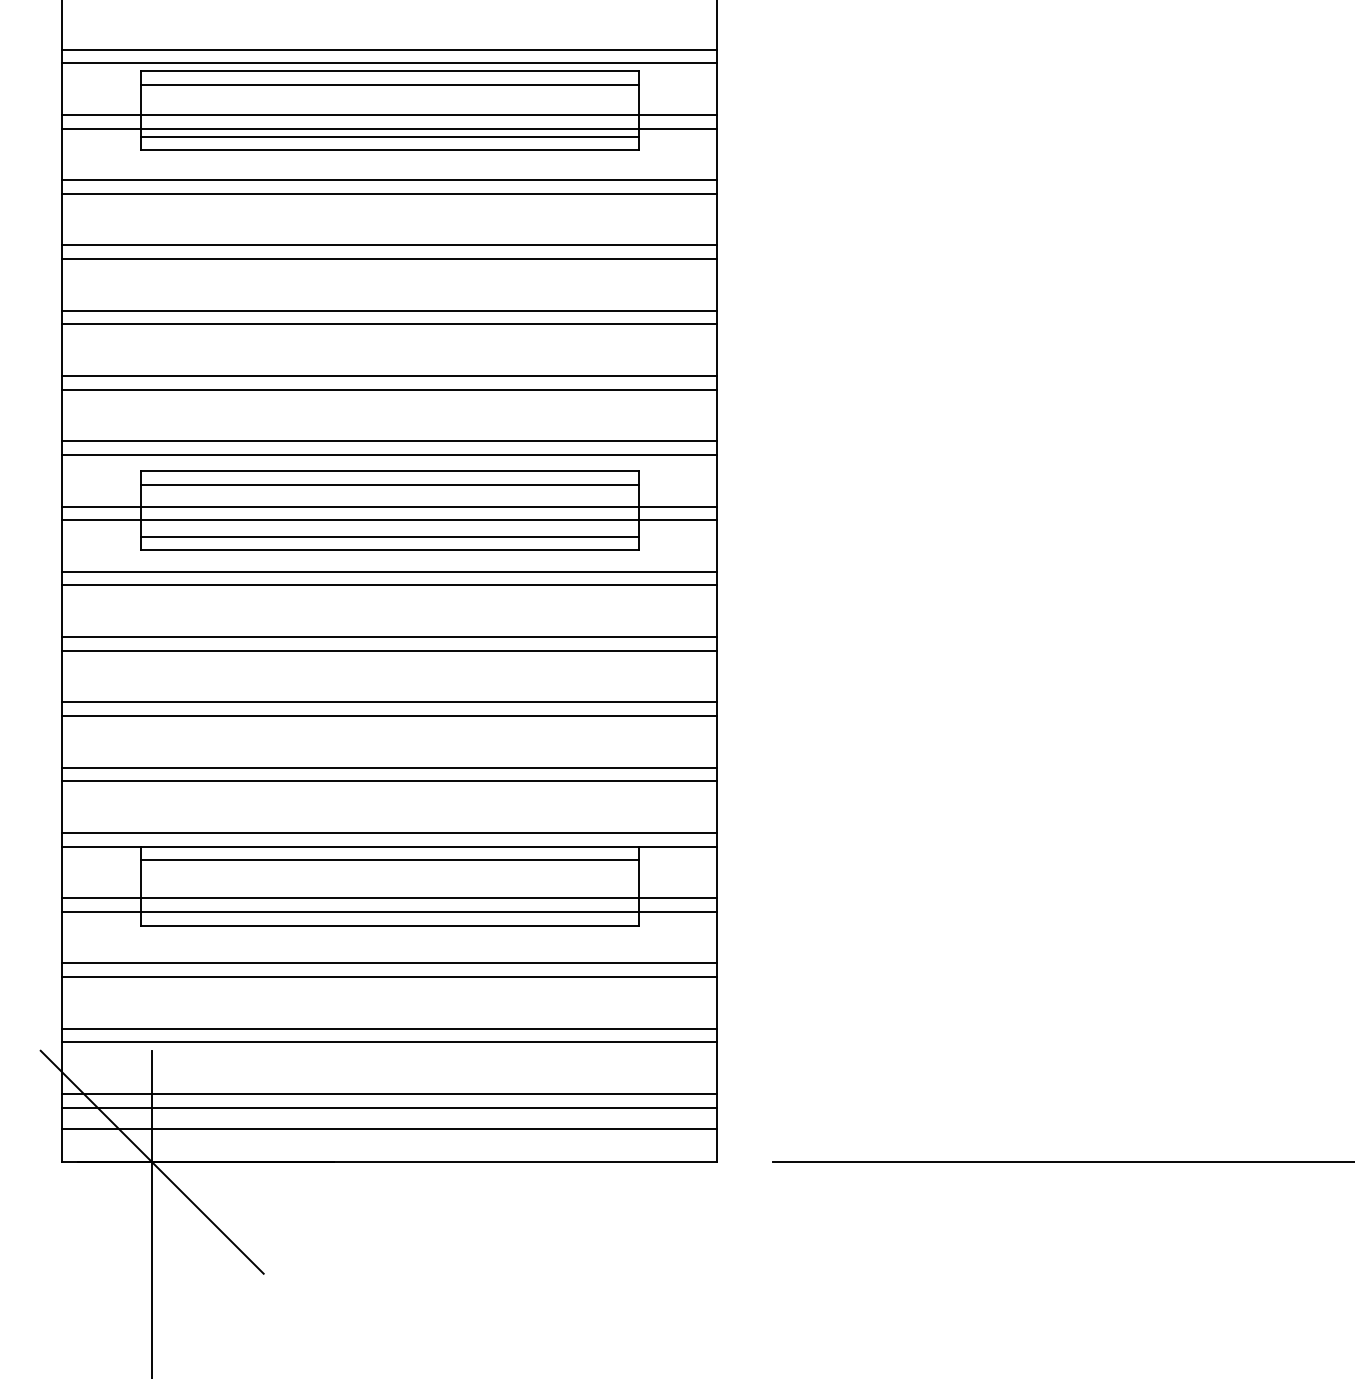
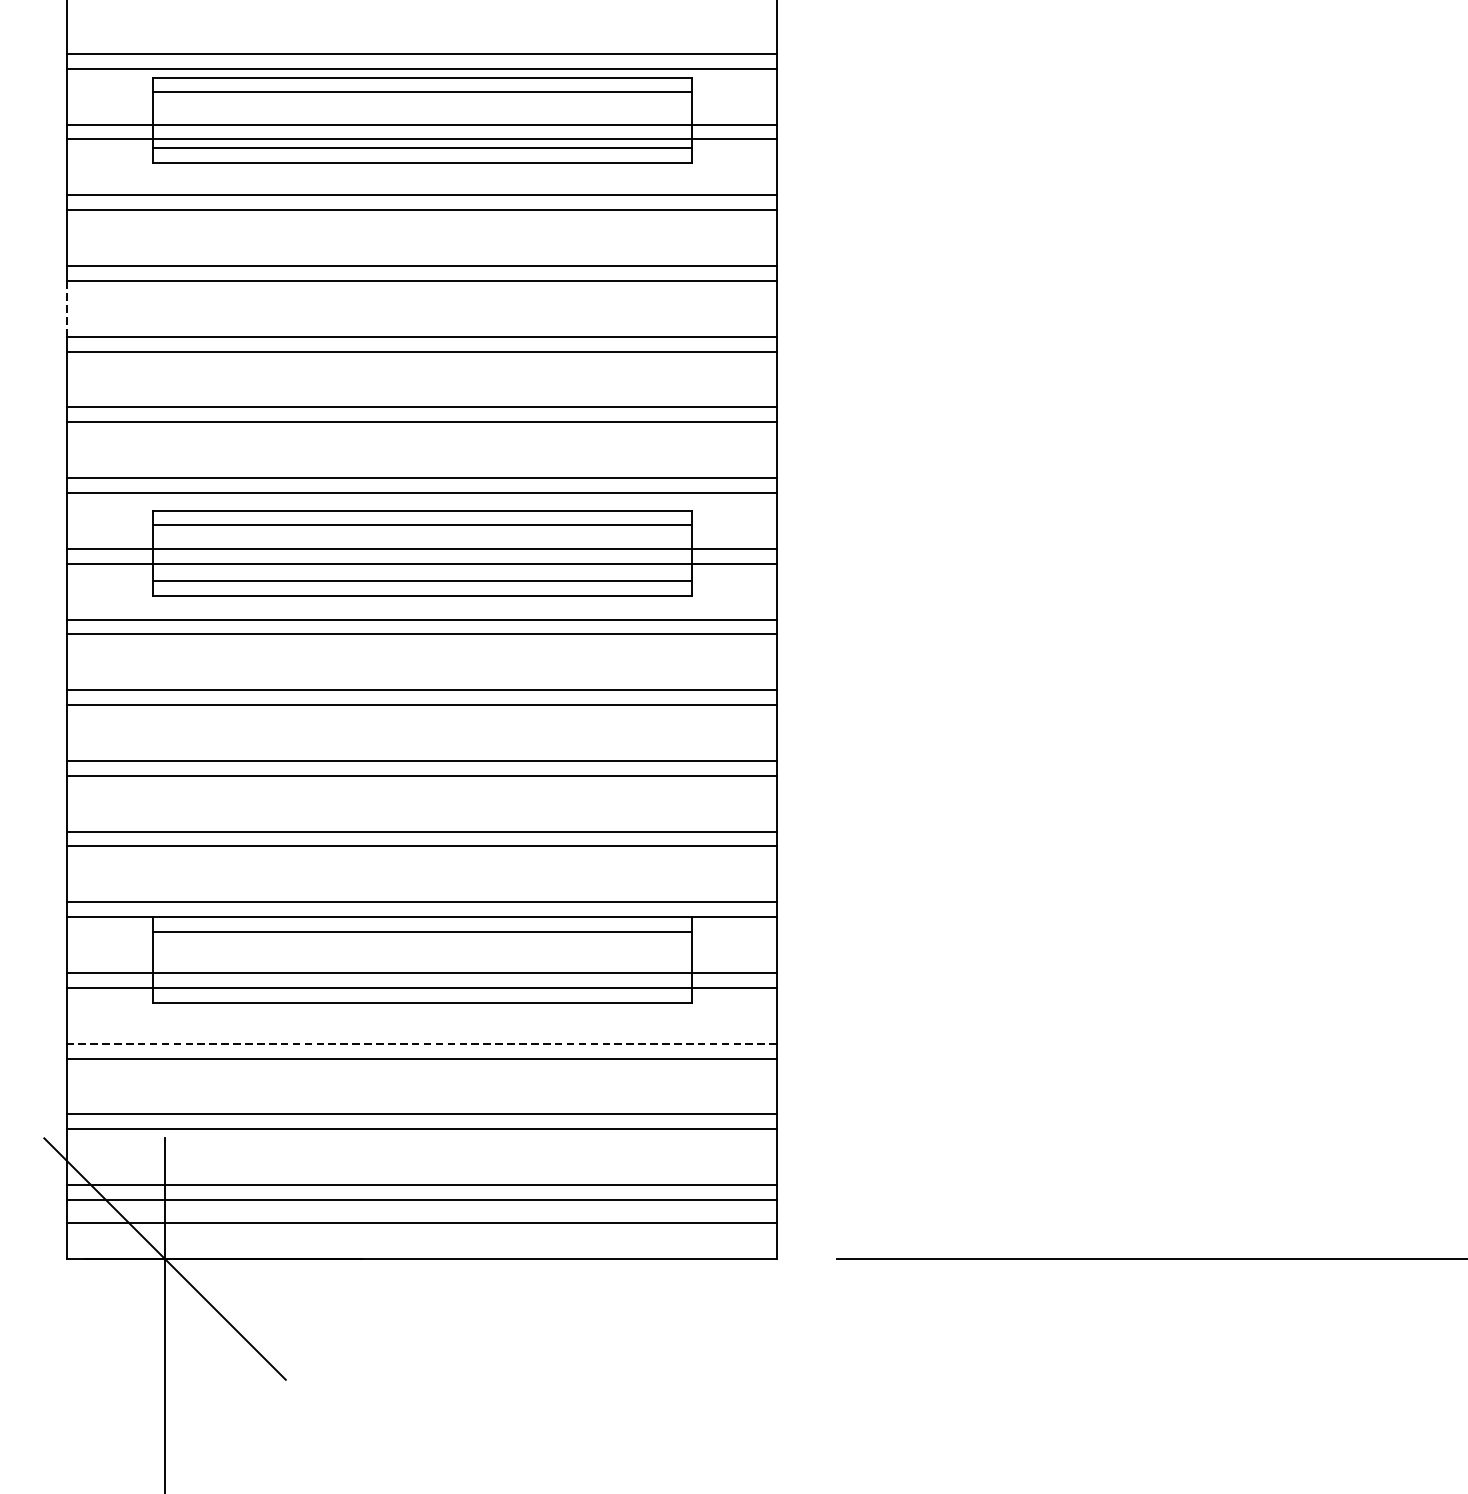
line: (61, 284) -> (66, 308), solid -> dashed
line: (389, 963) -> (422, 1043), solid -> dashed

